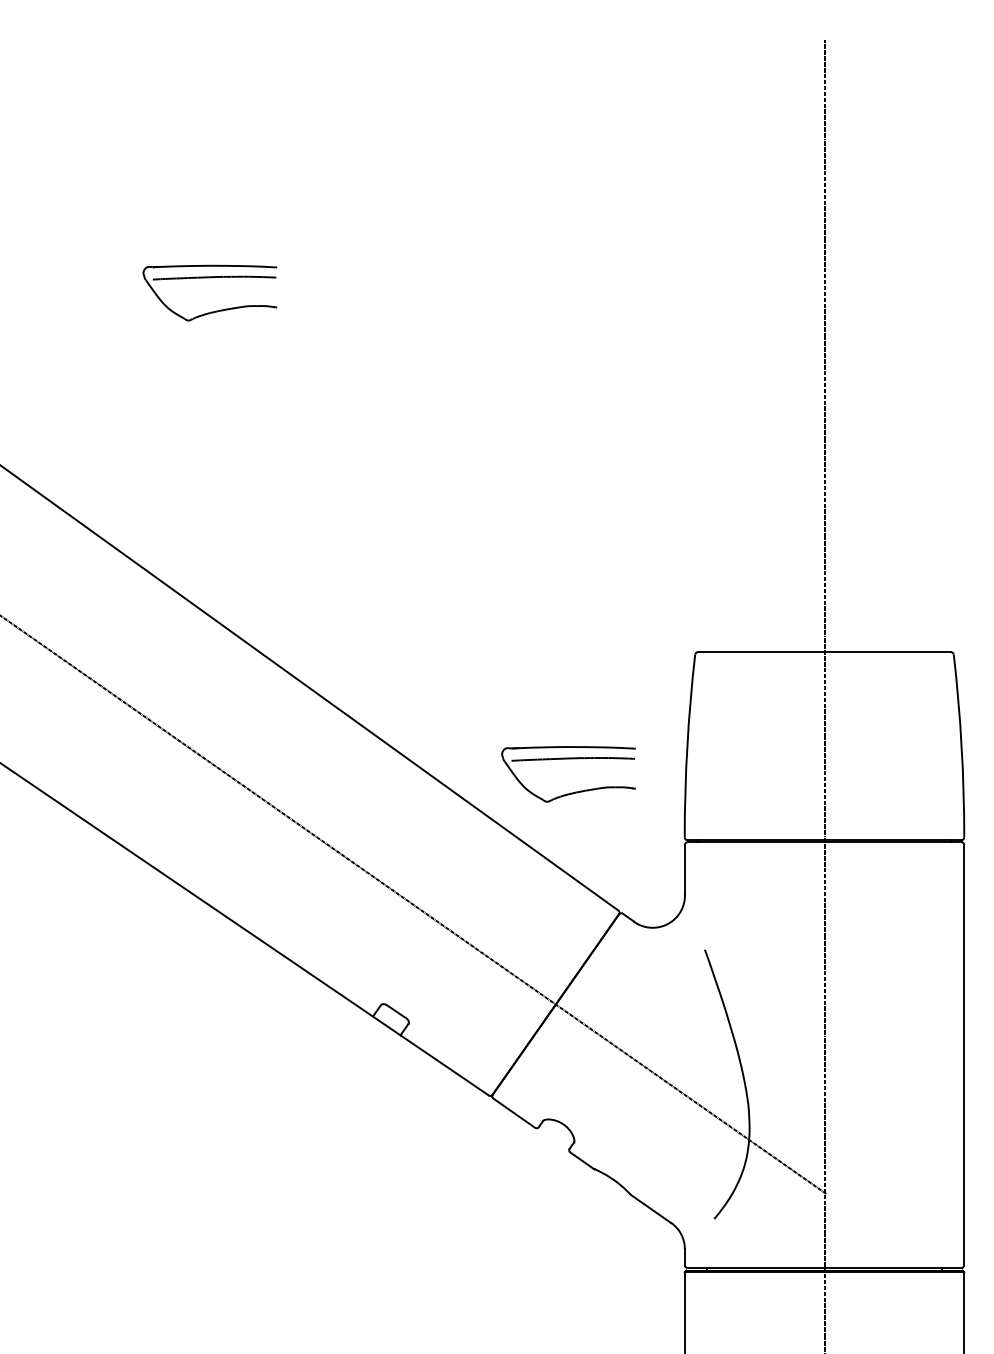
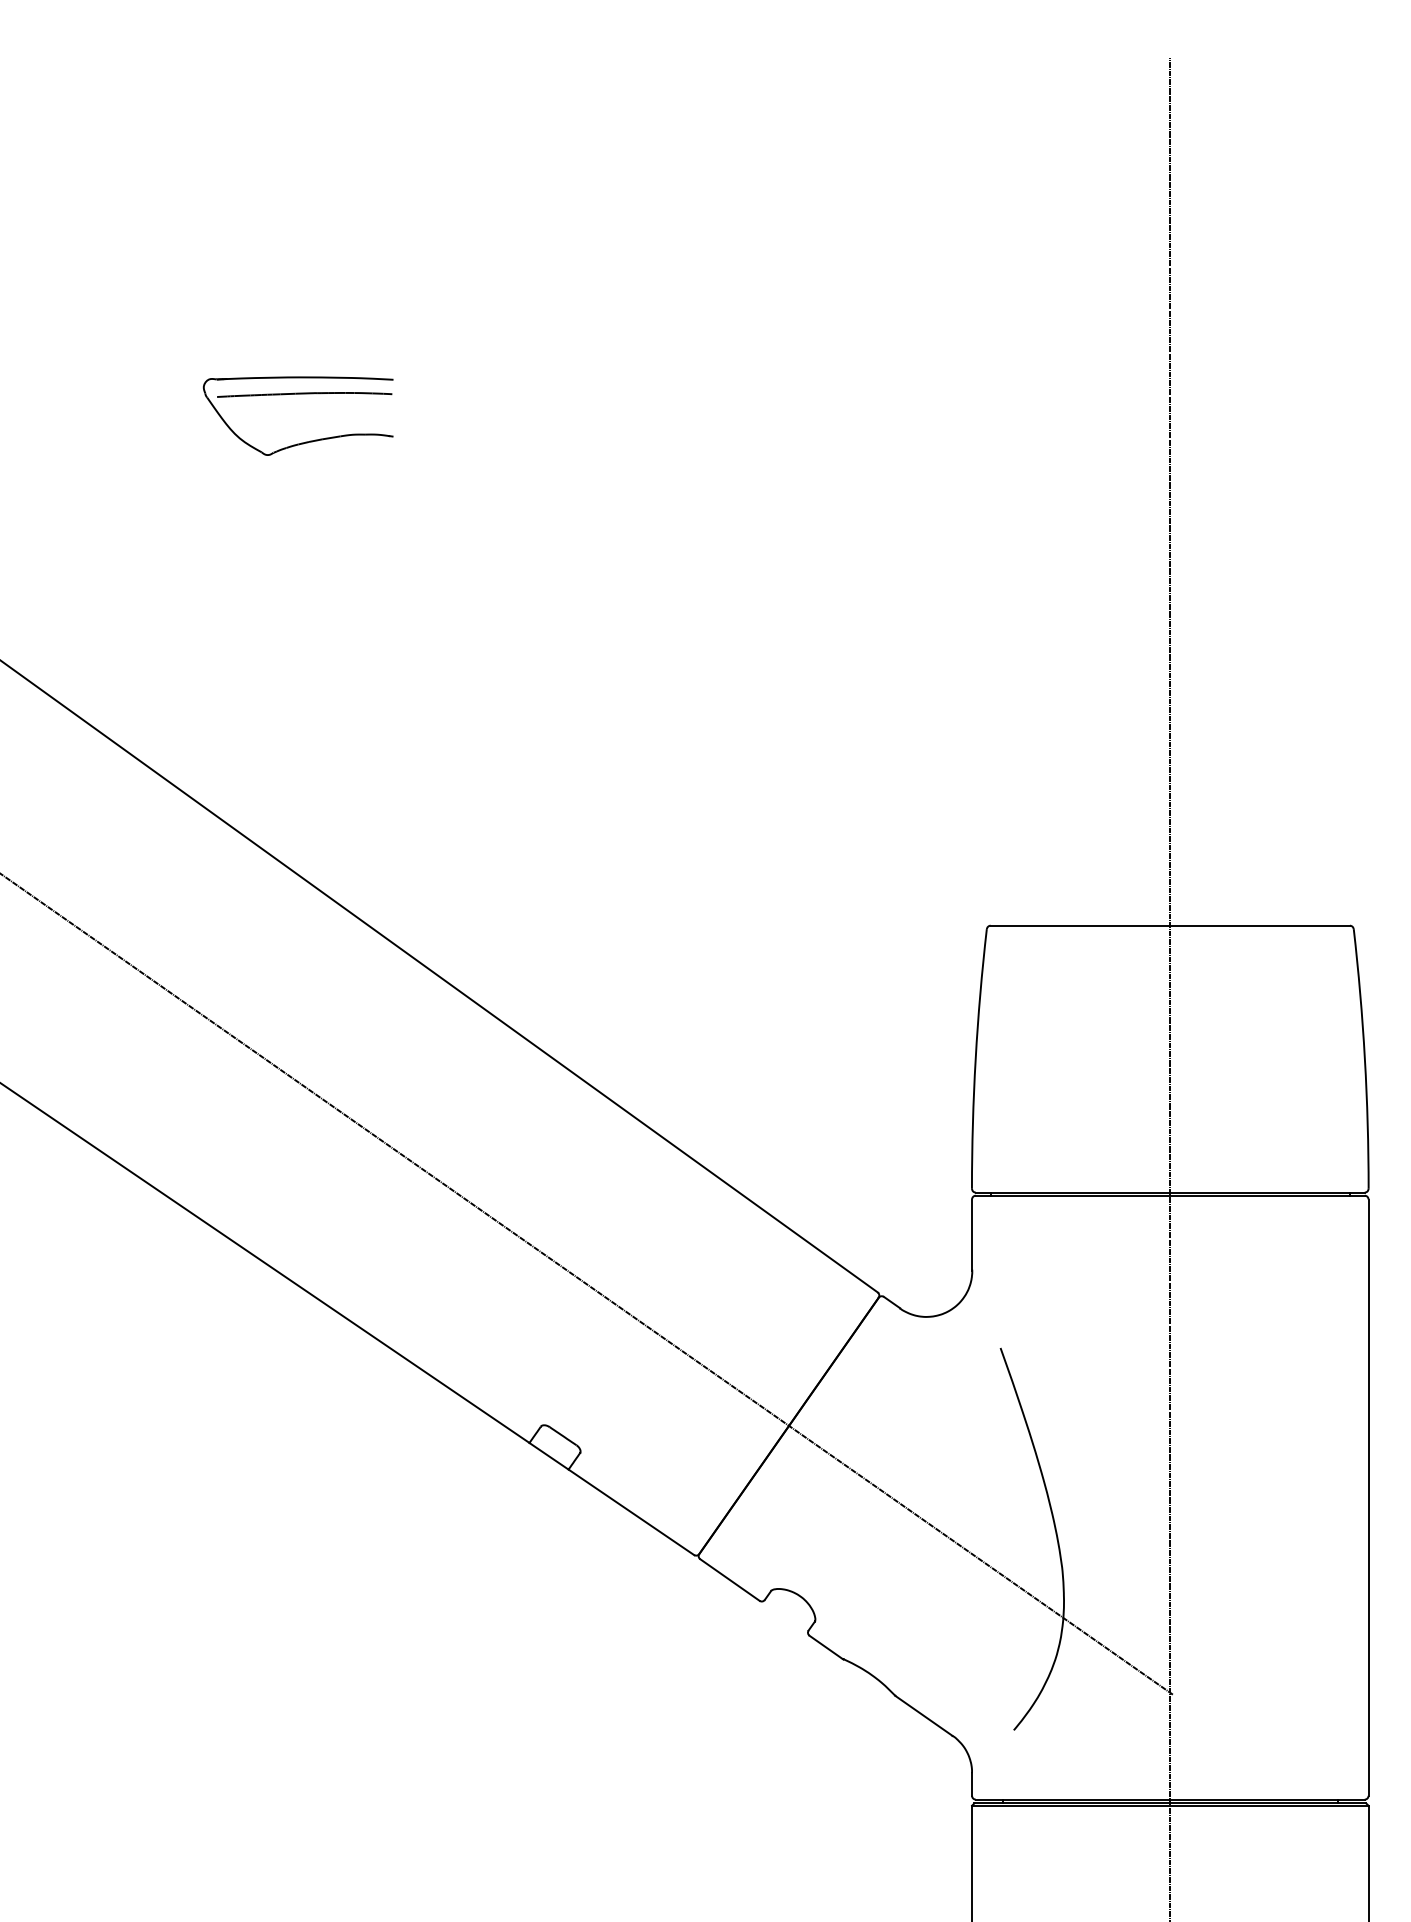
part: (568, 759) -> (806, 1077), removed

